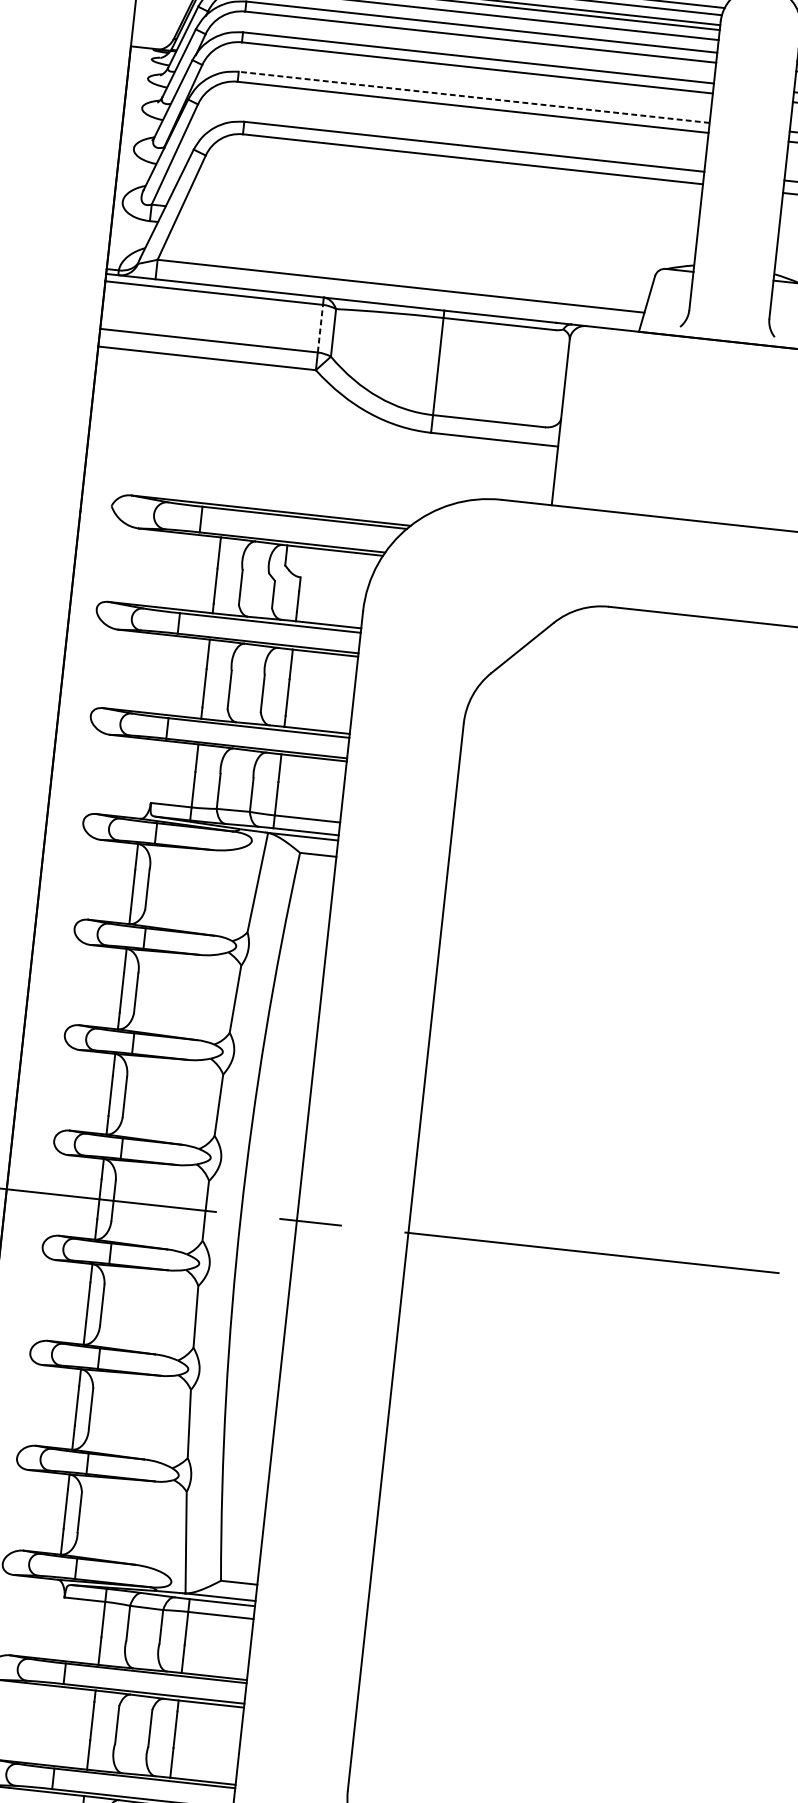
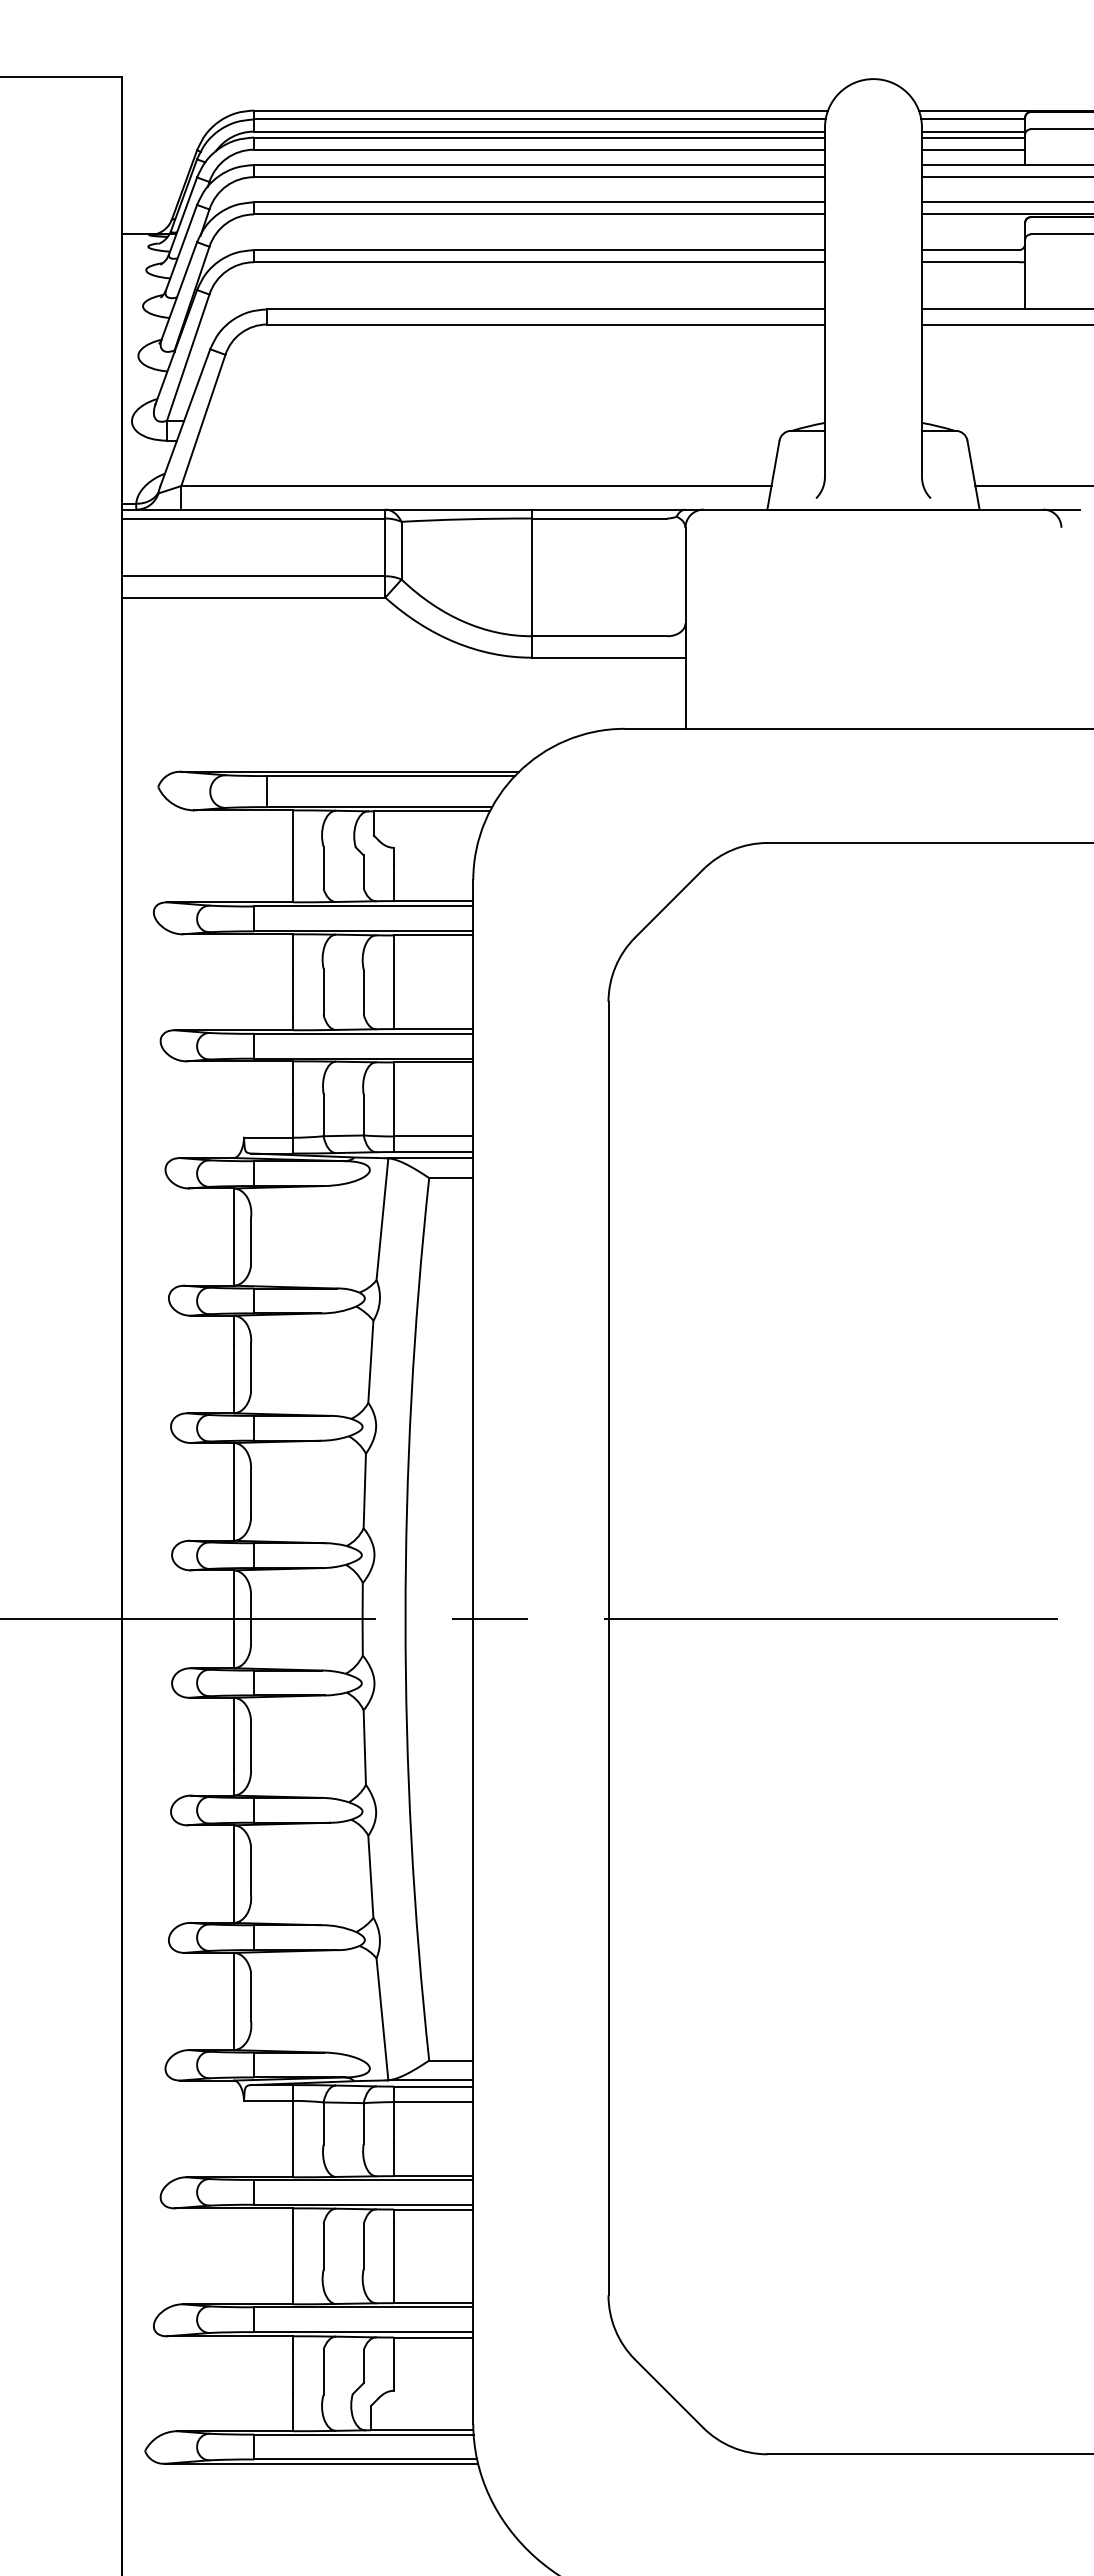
line: (474, 97) -> (539, 250), dashed -> solid
line: (320, 328) -> (385, 547), dashed -> solid

